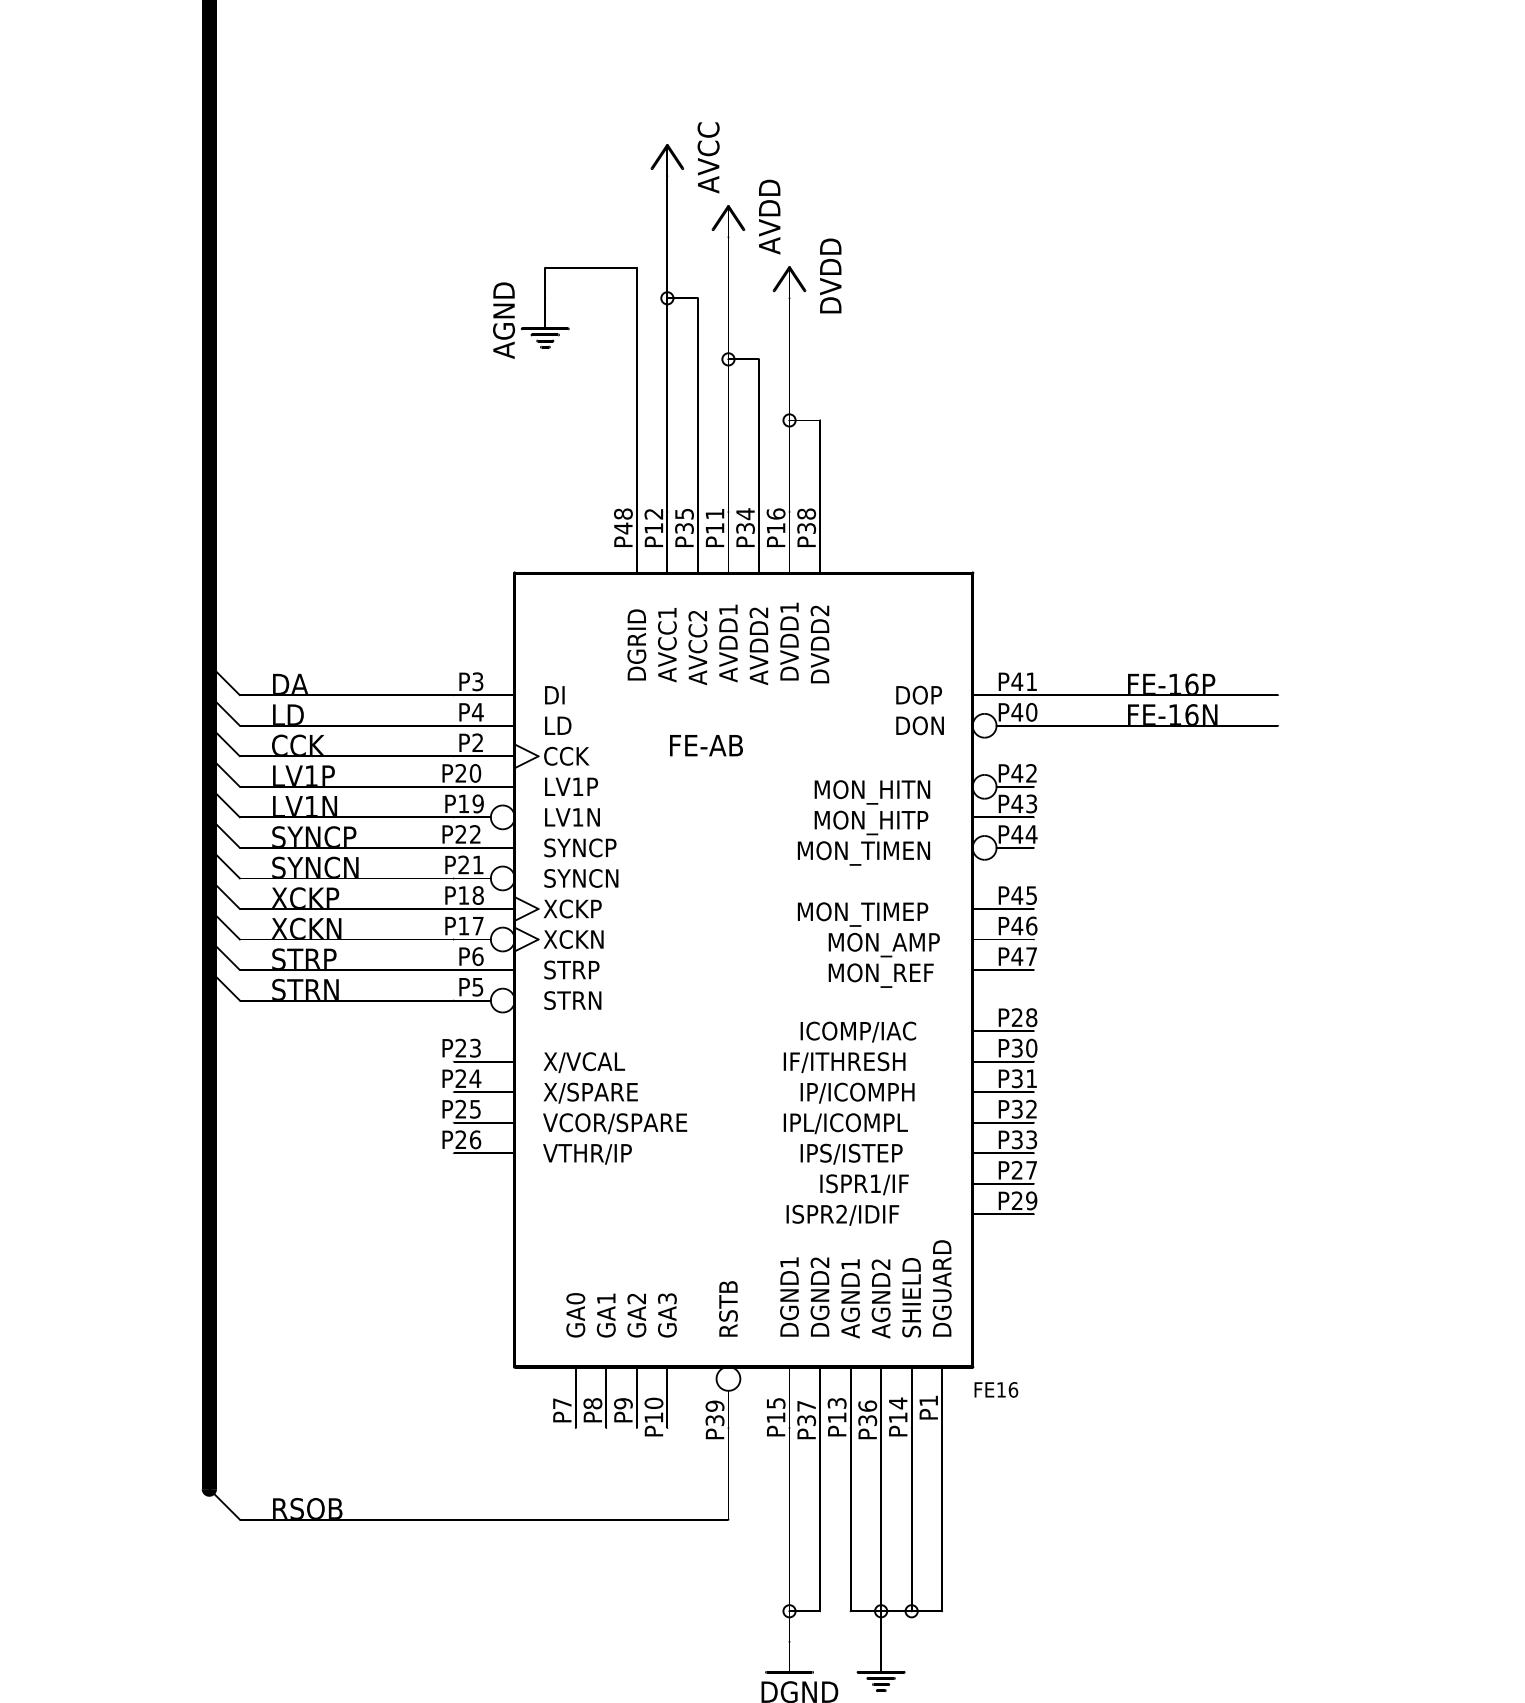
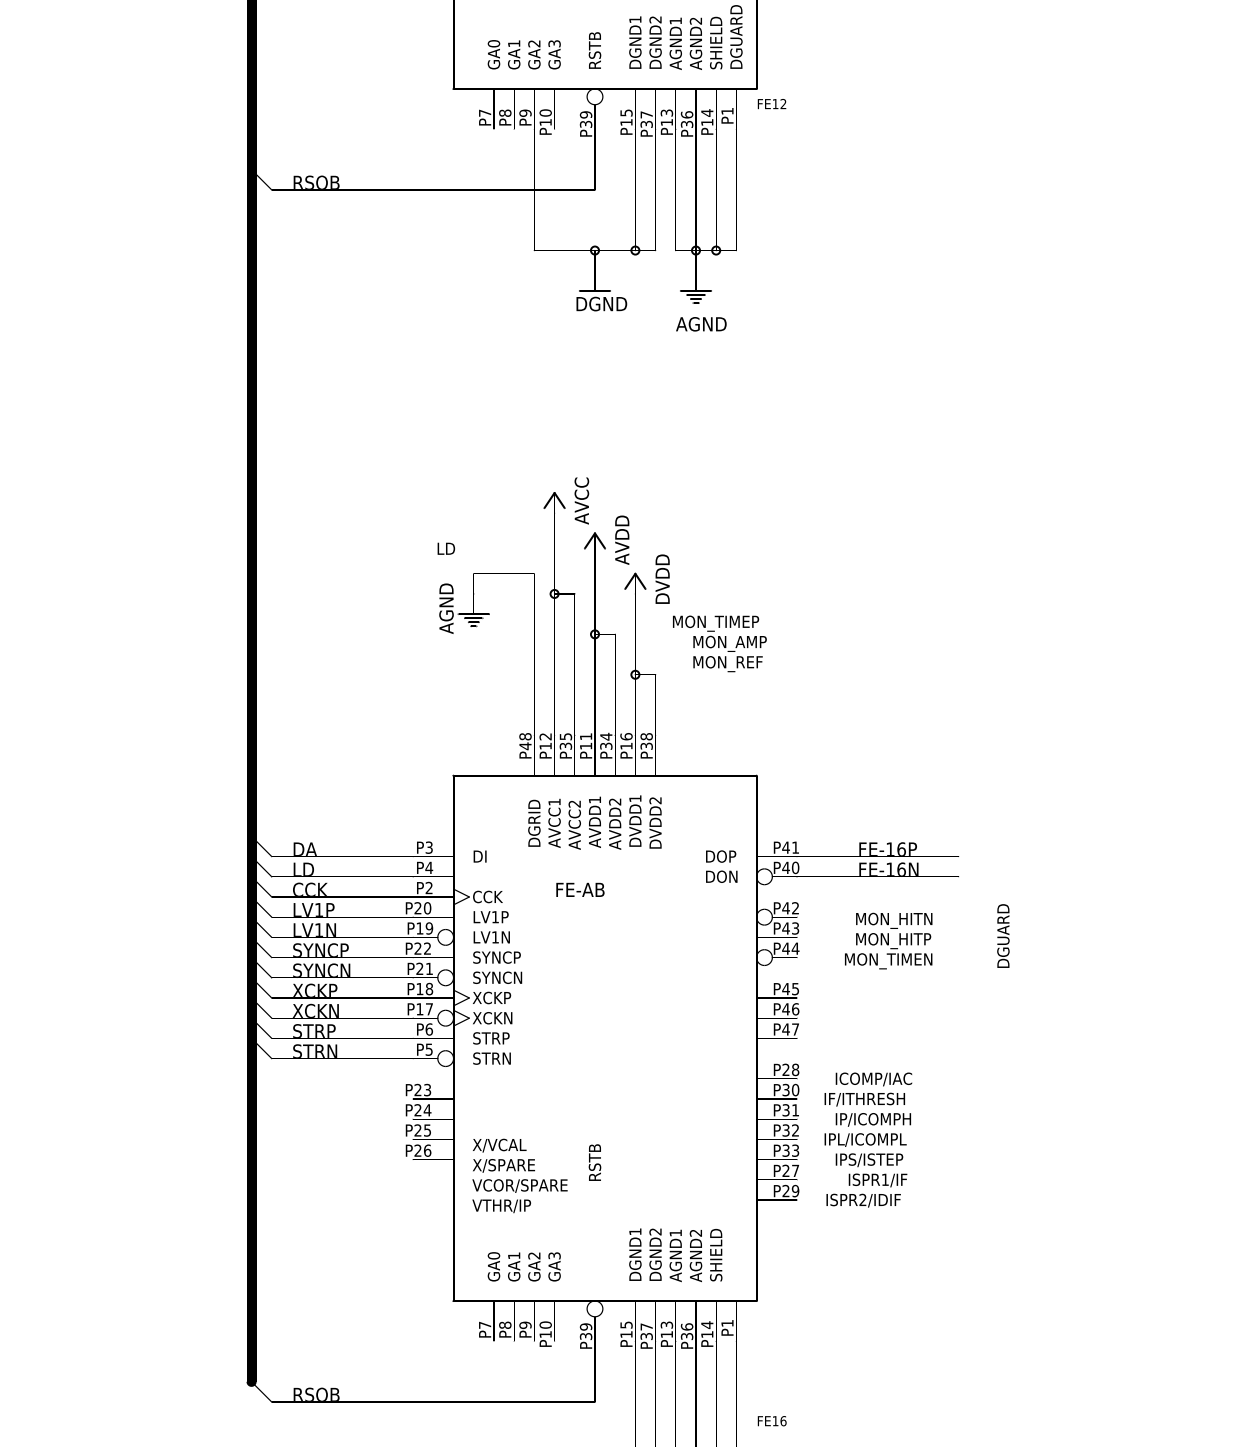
text: (556, 725) -> (445, 548), moved
text: (863, 822) -> (888, 940), moved
text: (868, 944) -> (719, 643), moved
text: (614, 1107) -> (519, 1175), moved
text: (850, 1122) -> (868, 1139), moved
text: (942, 1287) -> (1003, 935), moved
text: (727, 1308) -> (594, 1162), moved
text: (995, 1390) -> (771, 1421), moved

